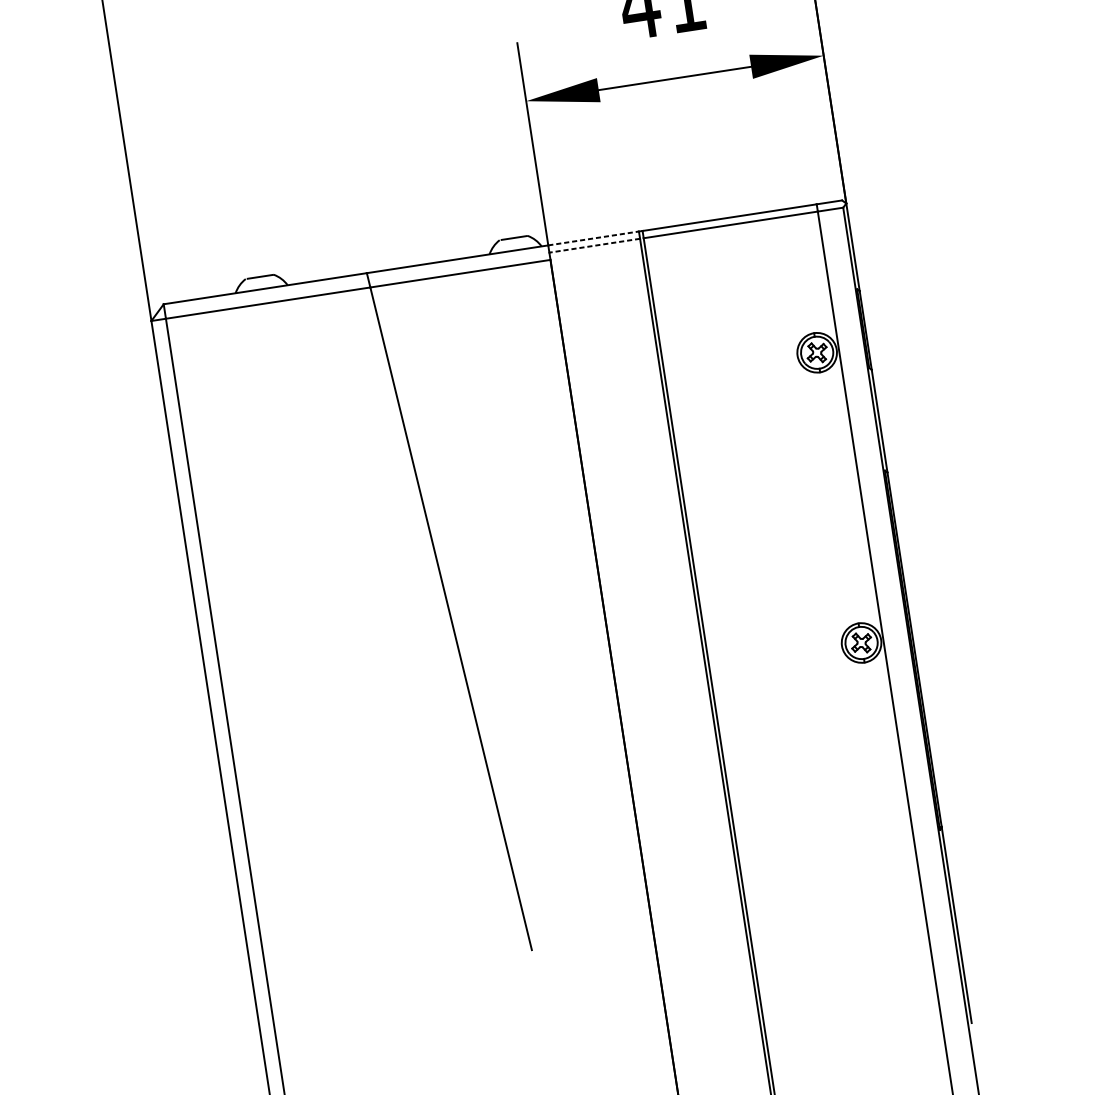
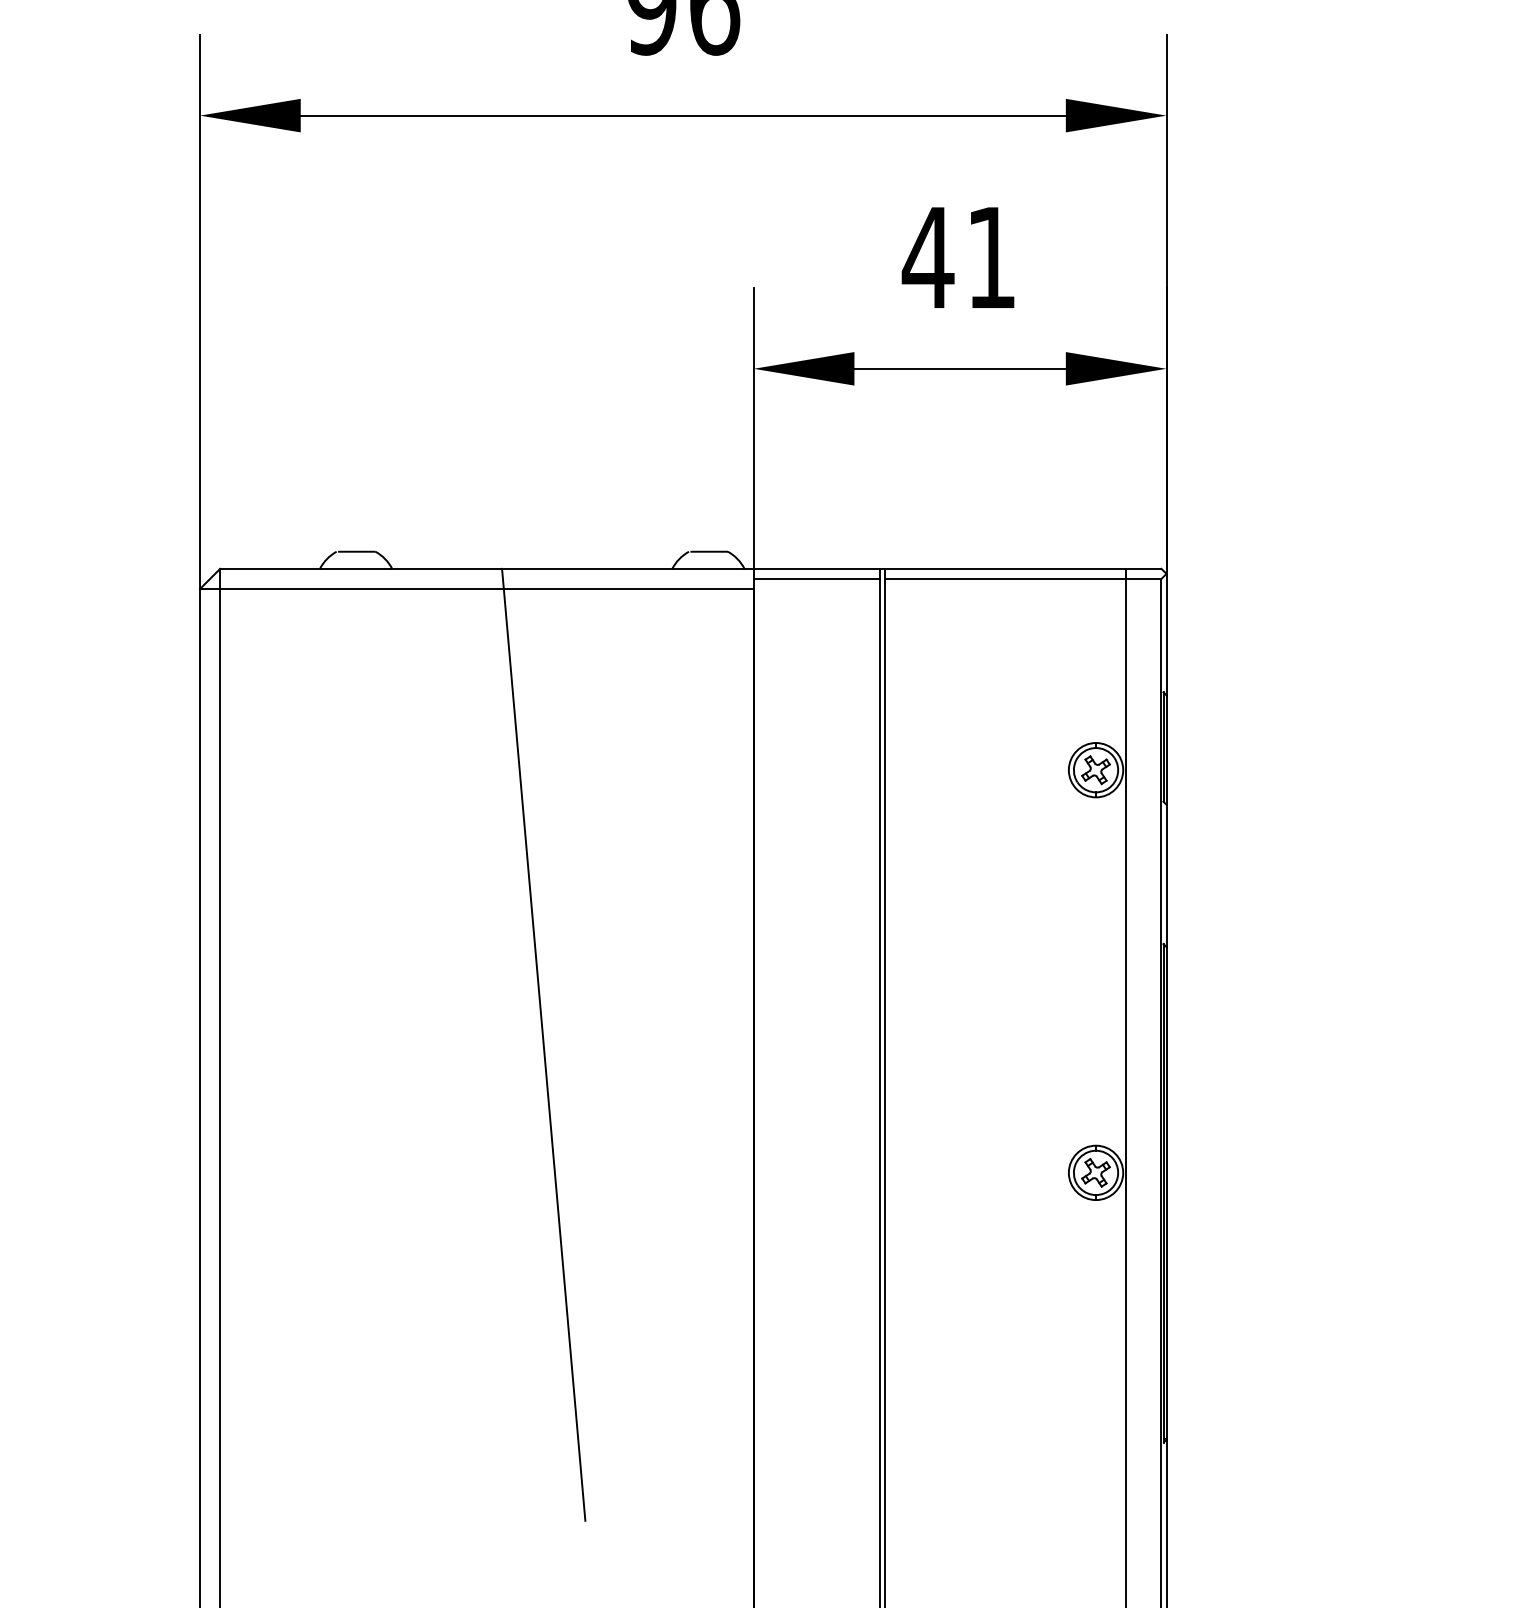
line: (593, 238) -> (816, 568), dashed -> solid
line: (594, 245) -> (816, 578), dashed -> solid

